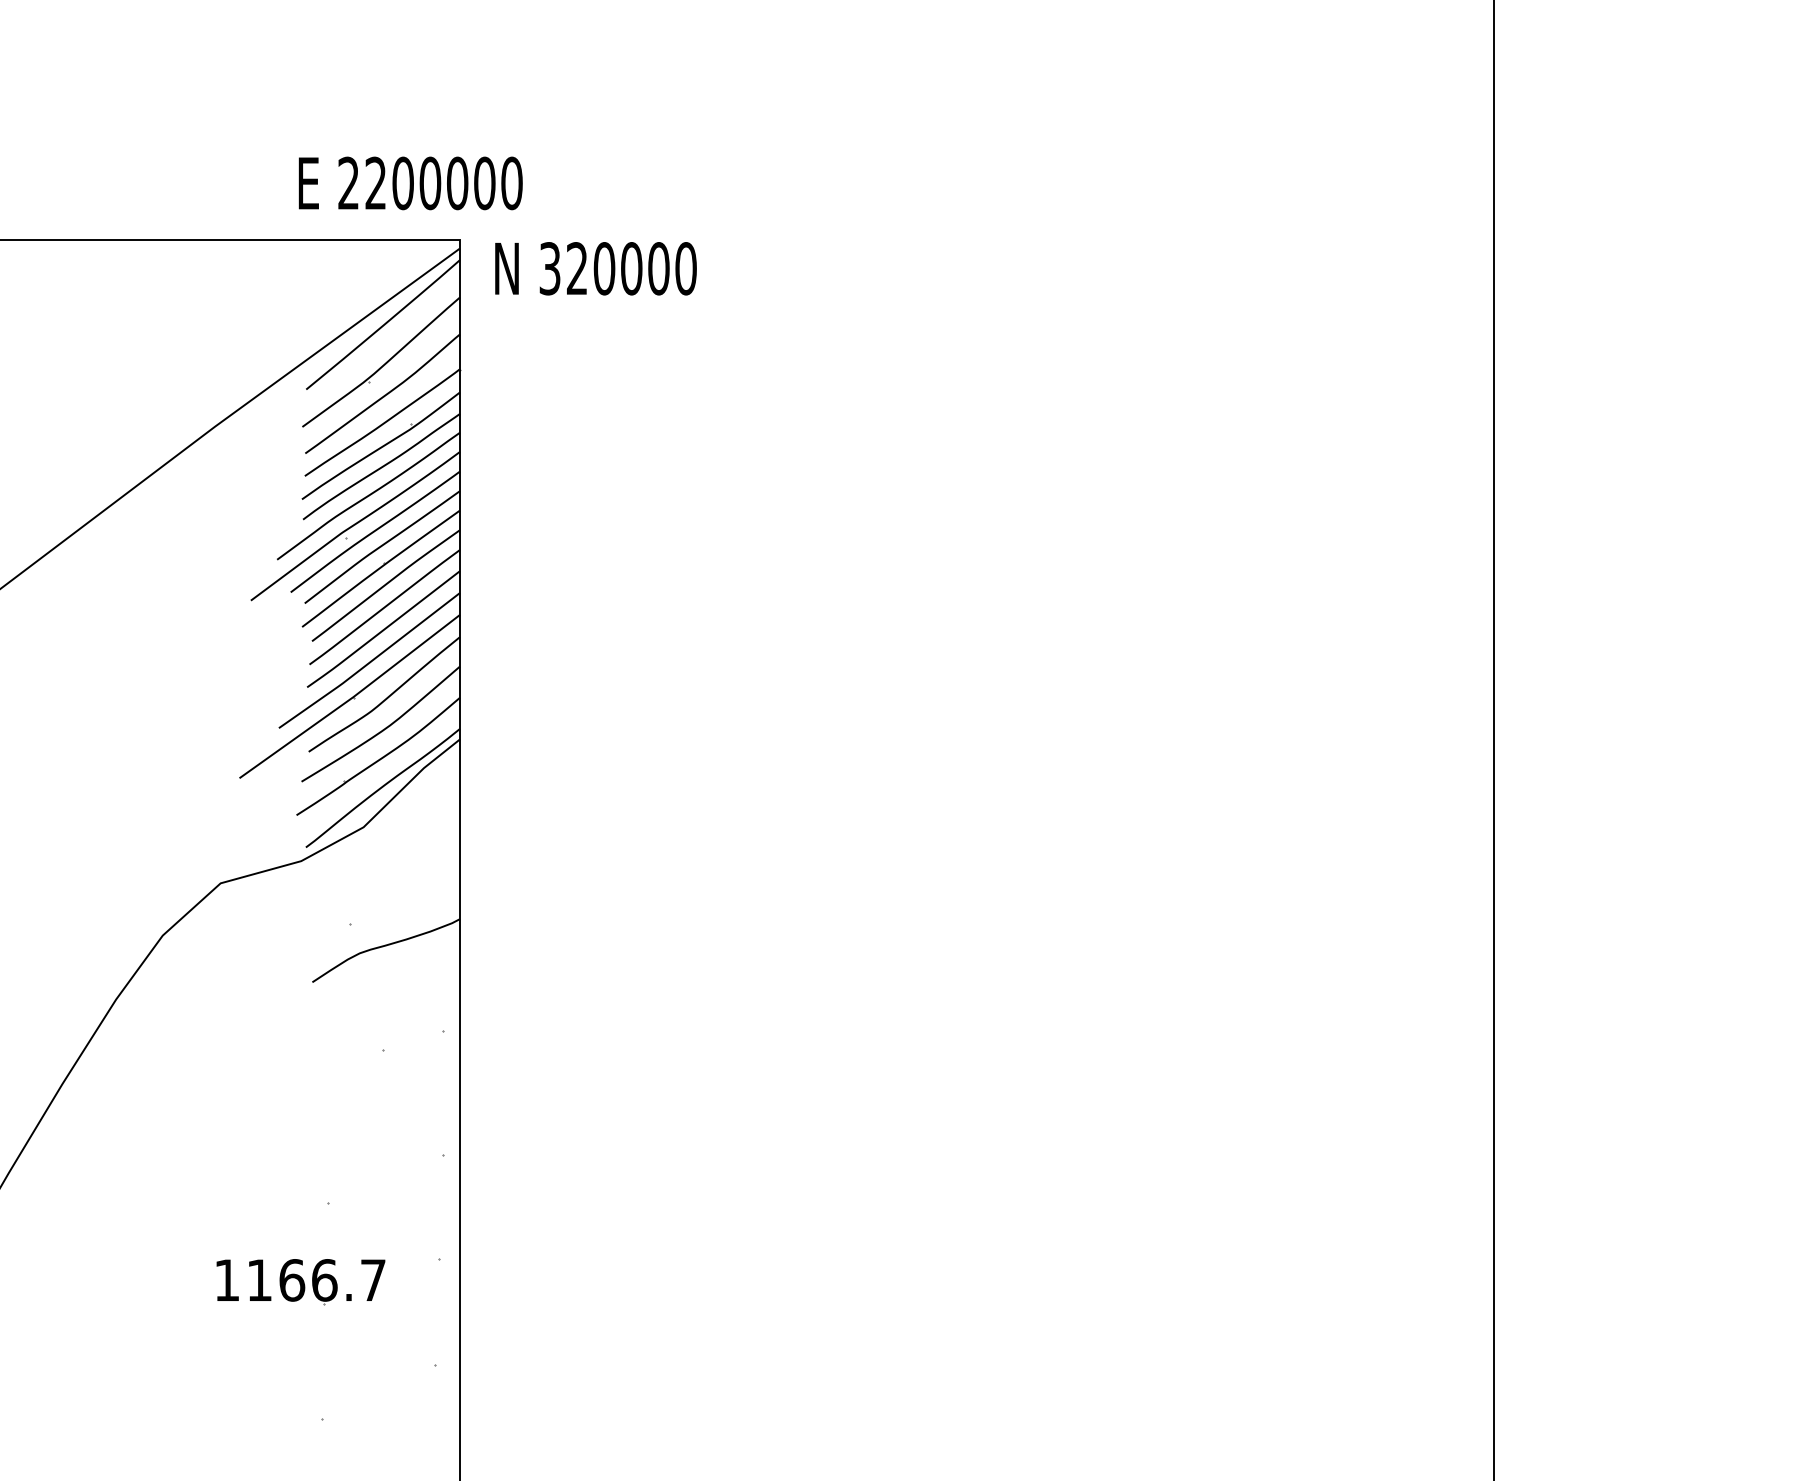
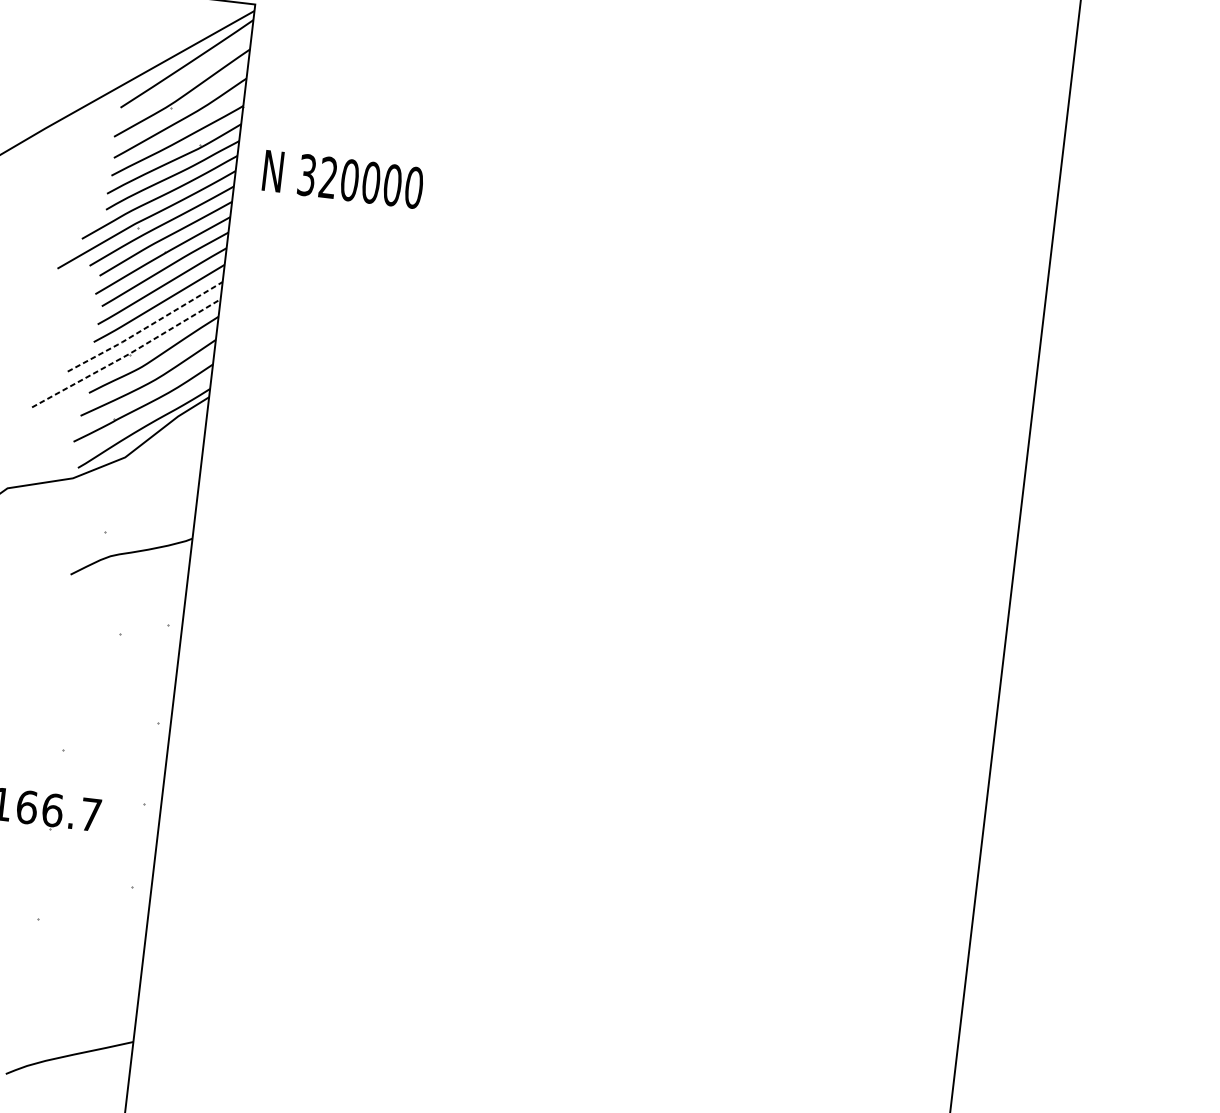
text: (595, 268) -> (342, 179), moved
line: (368, 663) -> (144, 329), solid -> dashed
line: (352, 698) -> (128, 355), solid -> dashed

